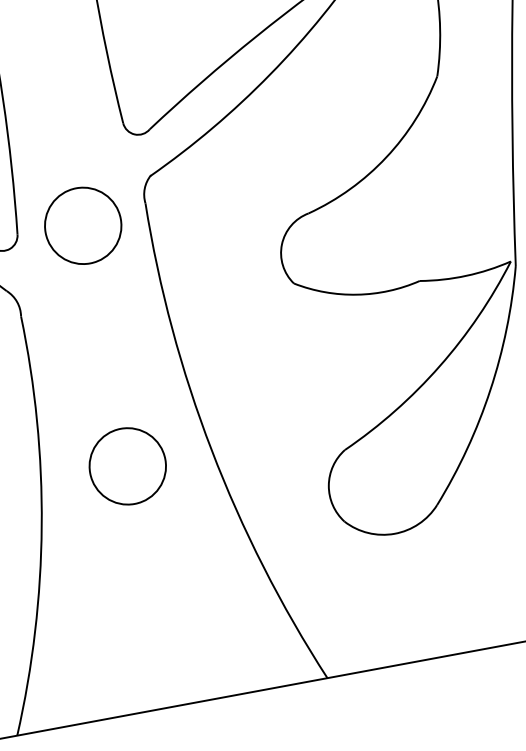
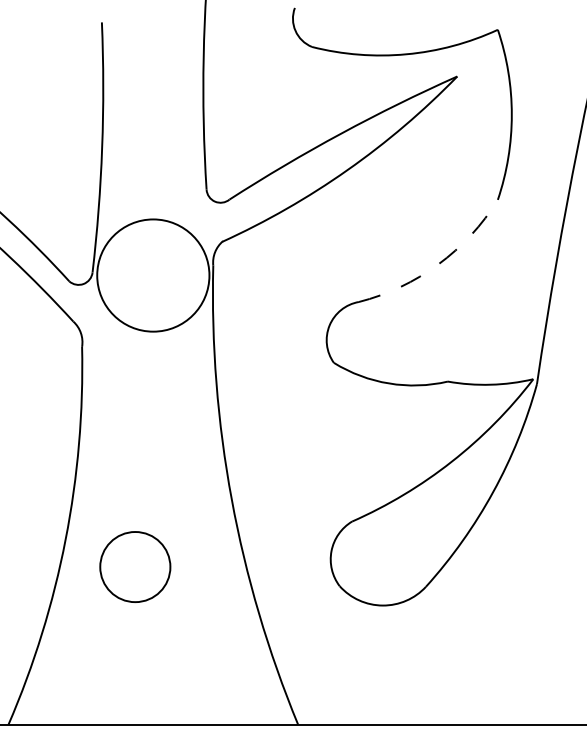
arc: (386, 157) -> (438, 264), solid -> dashed
circle: (83, 225) -> (153, 275), size x1.6
circle: (127, 465) -> (135, 566), moved

